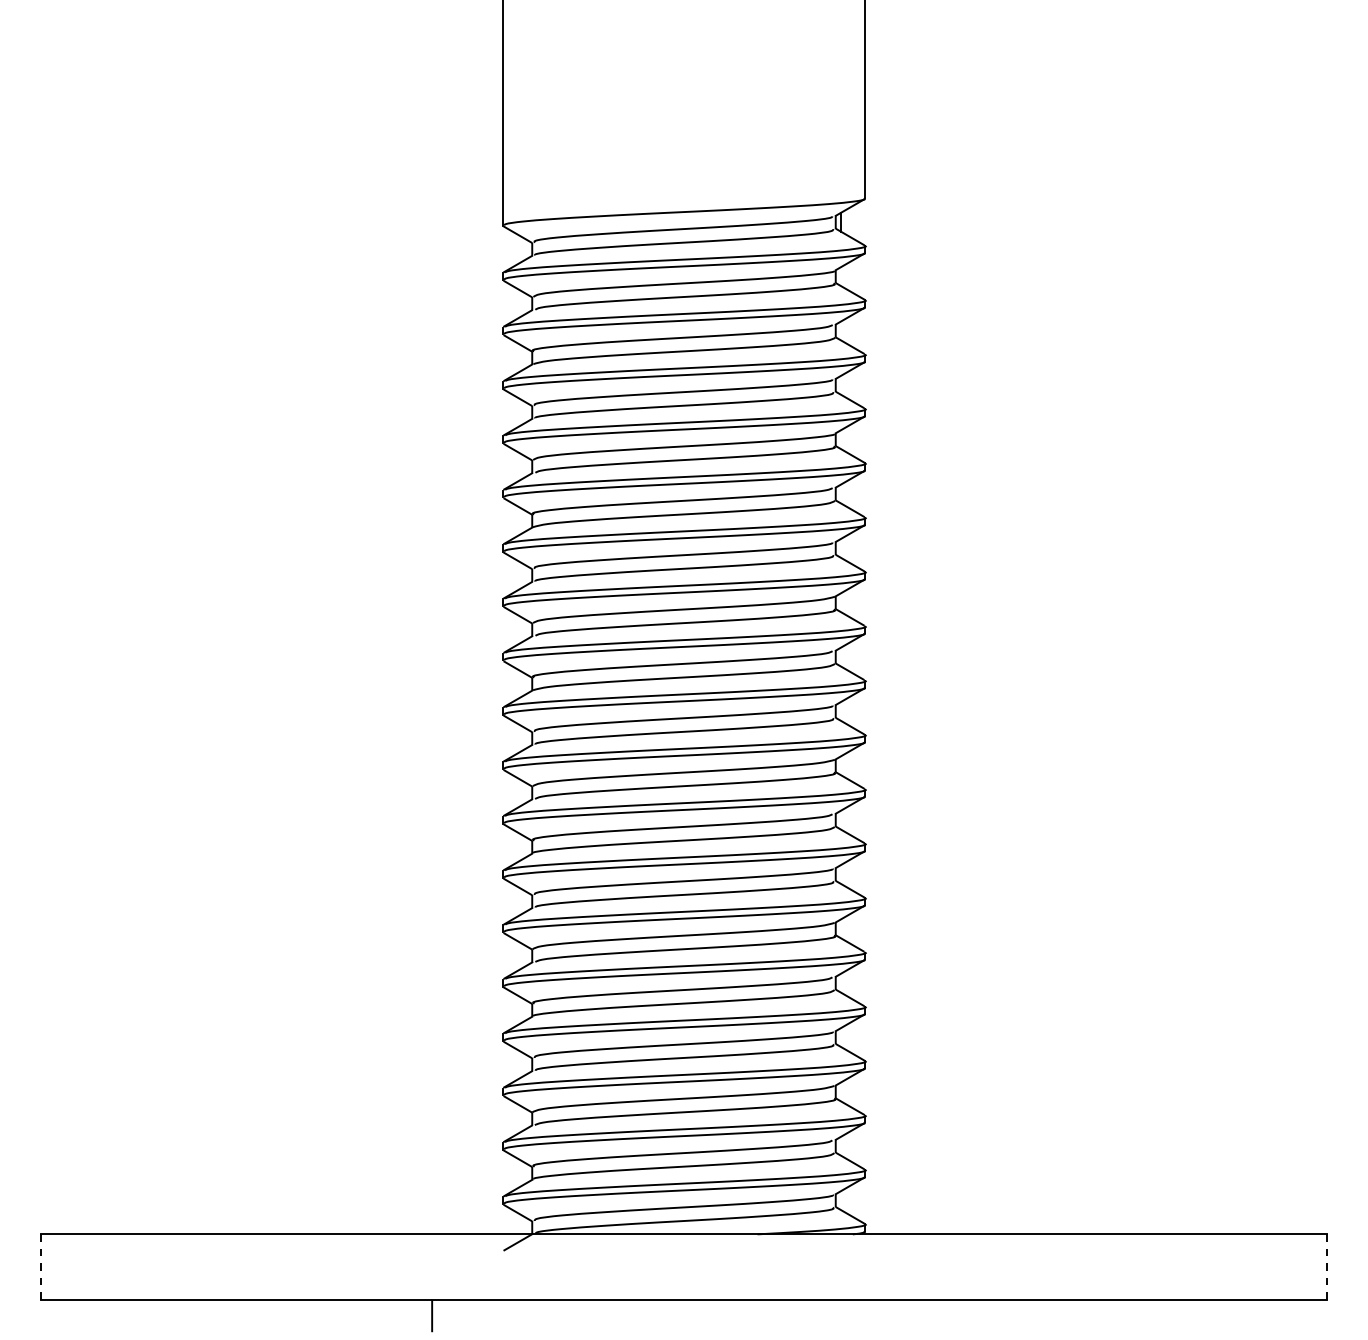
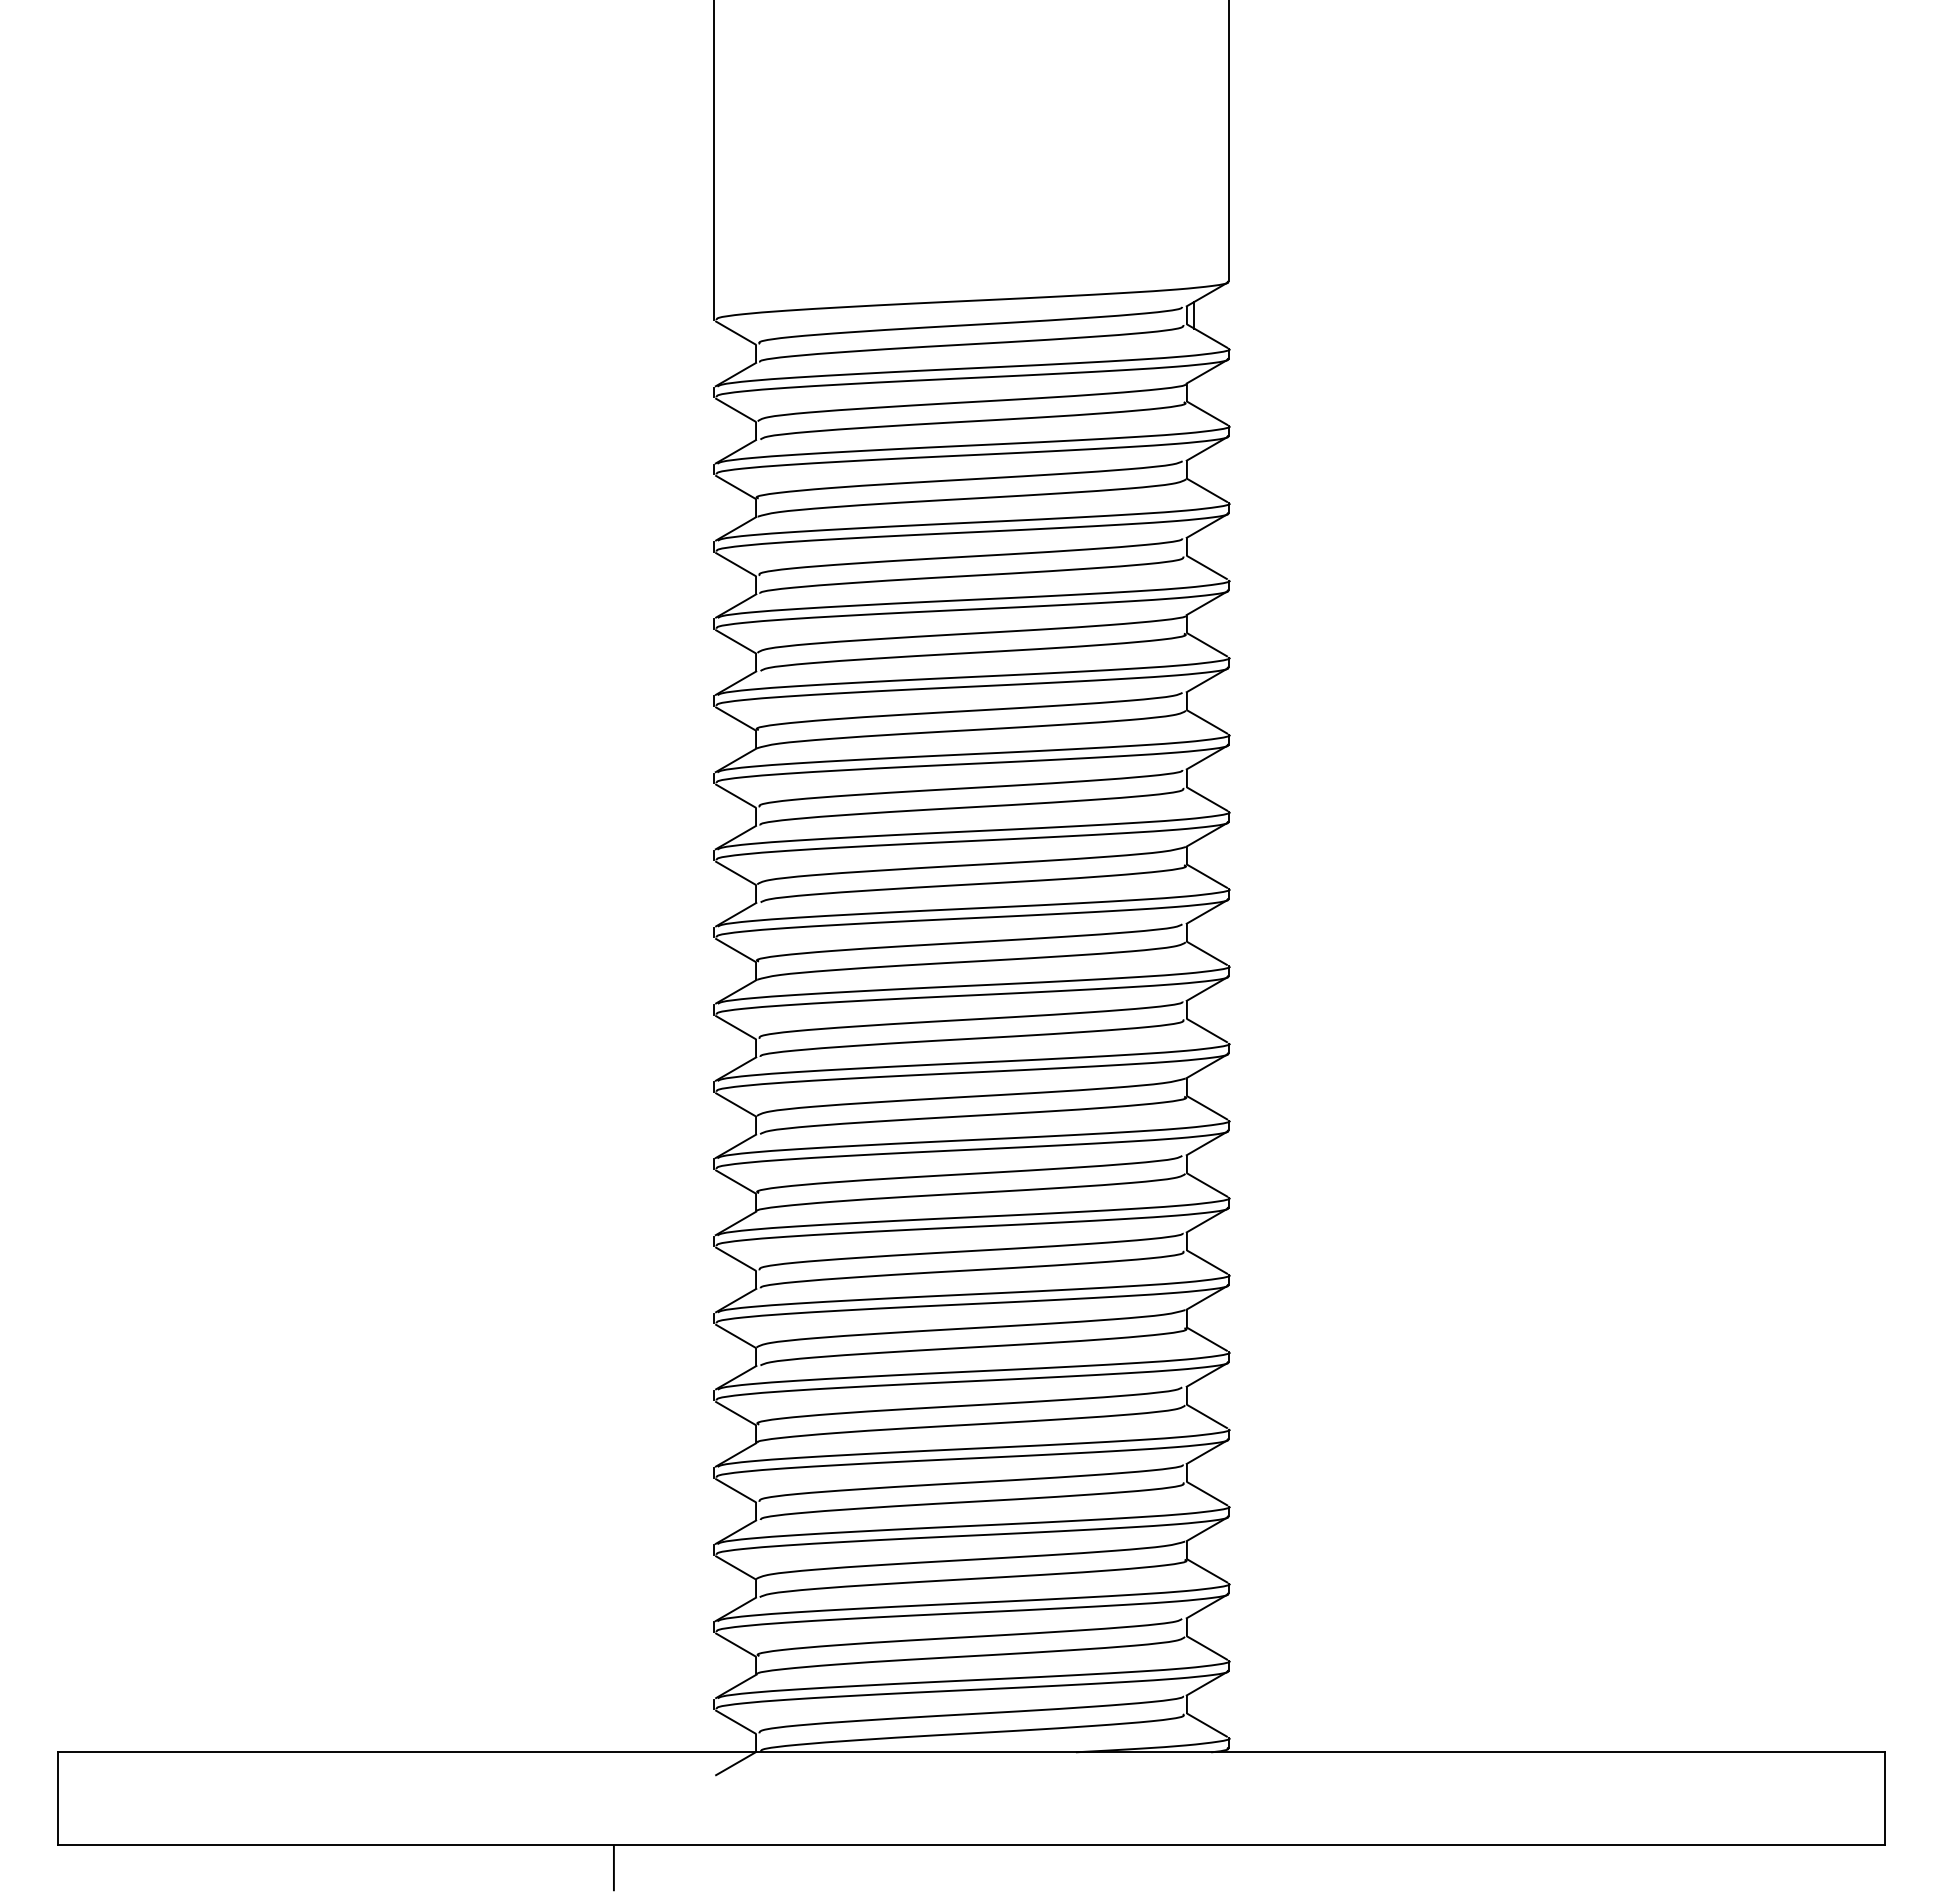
line: (1327, 1266) -> (1884, 1798), dashed -> solid
line: (40, 1267) -> (58, 1799), dashed -> solid

